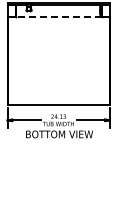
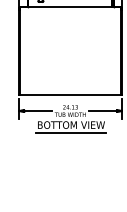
line: (58, 16) -> (70, 7), dashed -> solid
line: (59, 141) -> (71, 132), added

